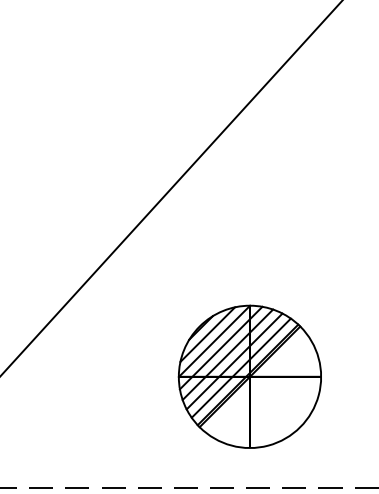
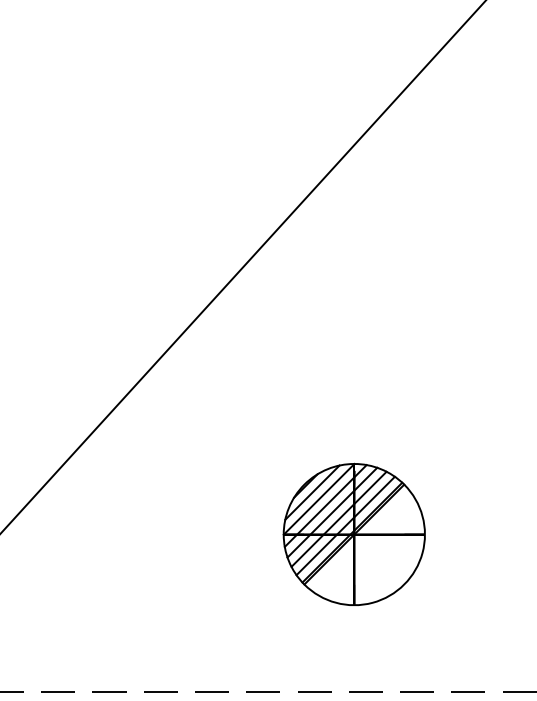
part: (250, 376) -> (354, 534), size x0.7

